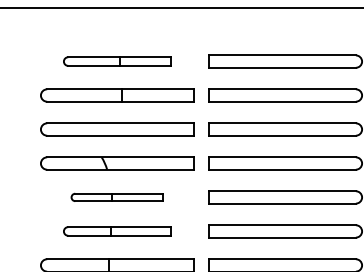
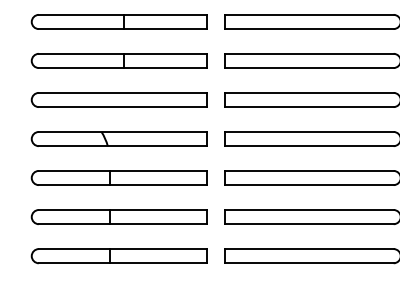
part: (117, 61) -> (119, 21), size x1.43
part: (117, 197) -> (119, 178), size x1.67
part: (117, 231) -> (119, 217), size x1.43

